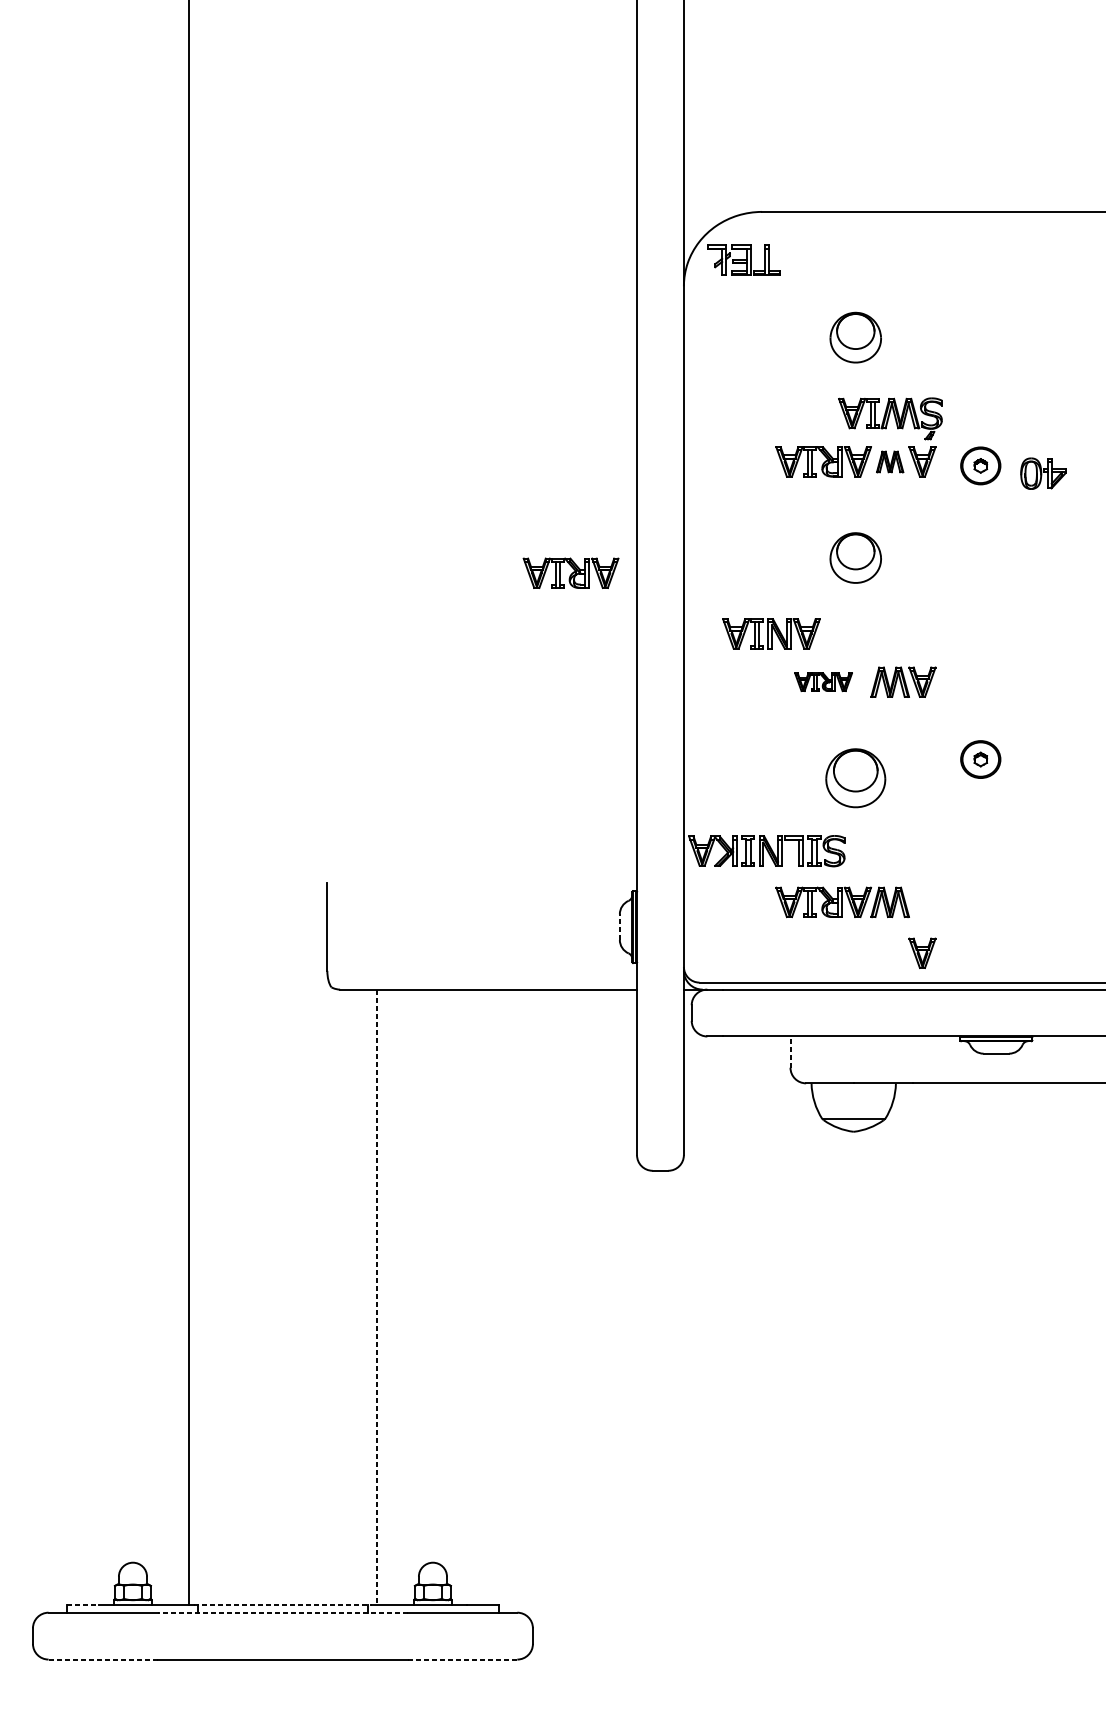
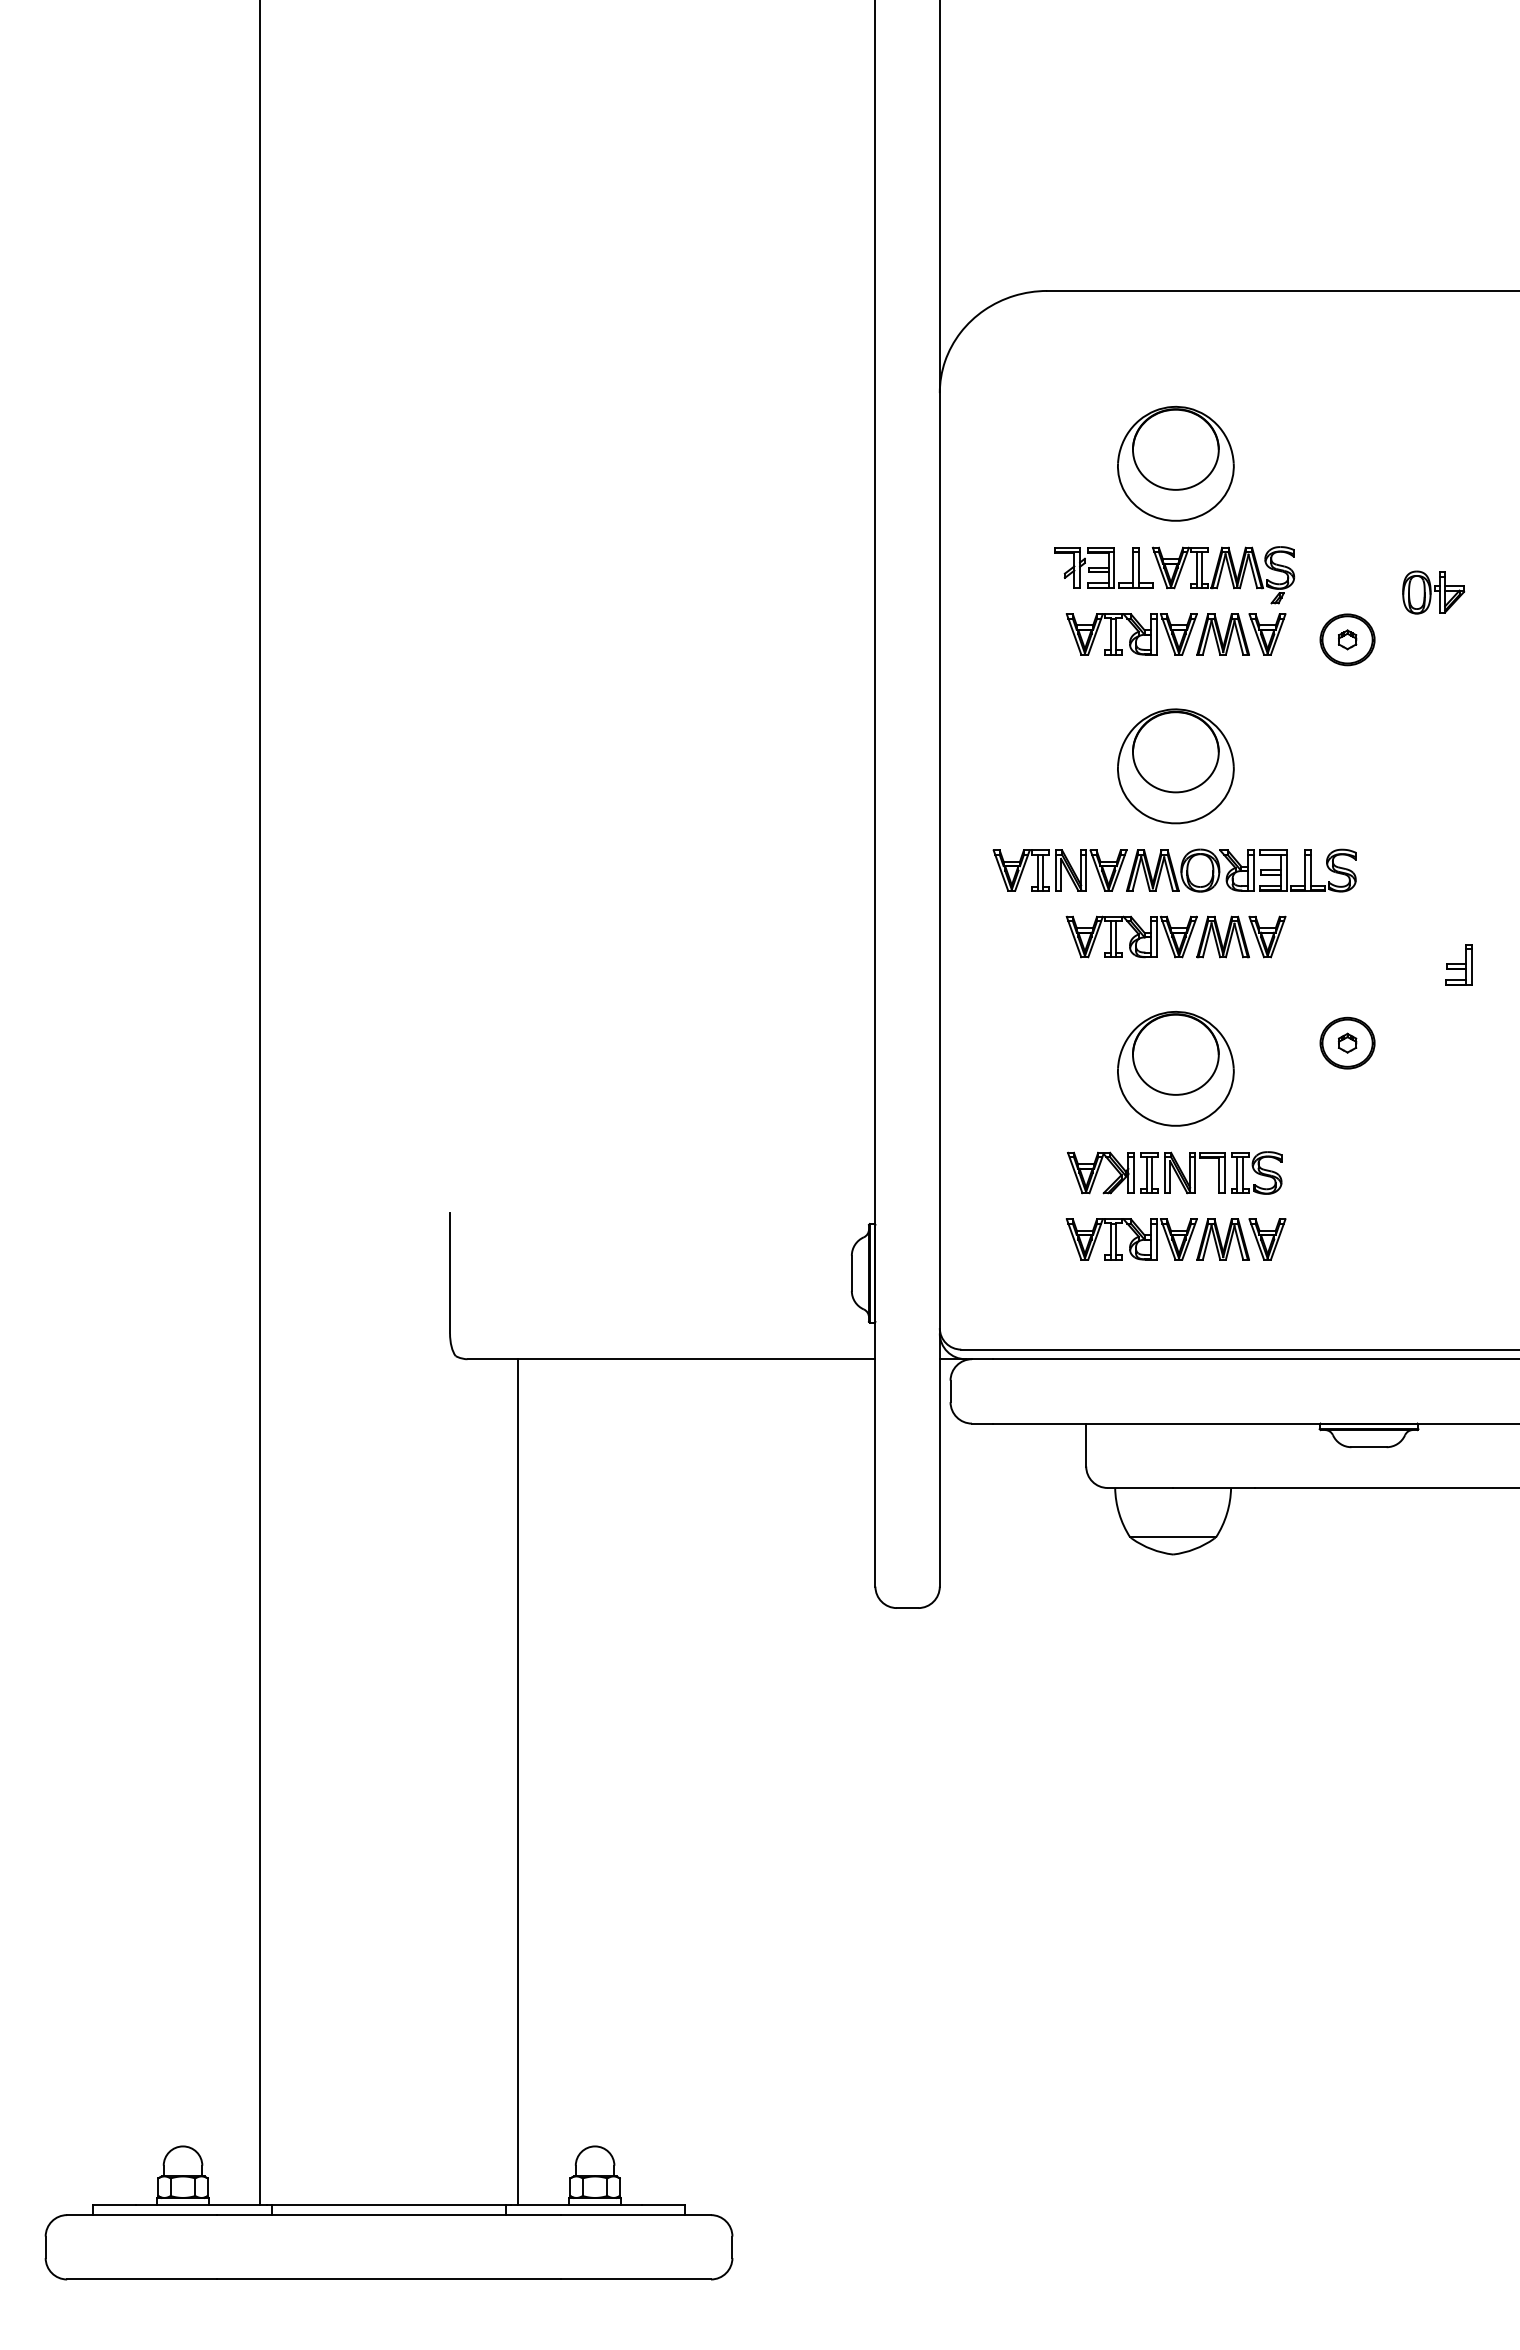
part: (743, 259) -> (1103, 567), moved
part: (855, 337) -> (1175, 463), size x1.67
part: (889, 462) -> (1222, 634), size x1.43
part: (1043, 473) -> (1433, 592), moved
part: (855, 558) -> (1175, 766), size x1.67
part: (570, 573) -> (784, 787), removed
part: (903, 633) -> (1241, 870), added
part: (823, 681) -> (1131, 936), size x1.67
part: (1061, 702) -> (1458, 964), added
part: (855, 777) -> (1175, 1068), size x1.43
part: (766, 850) -> (1174, 1172), moved
line: (619, 927) -> (851, 1273), dashed -> solid
part: (922, 953) -> (1267, 1239), moved
line: (790, 1051) -> (1086, 1444), dashed -> solid
line: (377, 1297) -> (518, 1782), dashed -> solid
line: (83, 1604) -> (114, 2204), dashed -> solid
line: (283, 1604) -> (389, 2204), dashed -> solid
line: (283, 1612) -> (389, 2215), dashed -> solid
line: (102, 1659) -> (141, 2279), dashed -> solid
line: (462, 1659) -> (635, 2279), dashed -> solid

